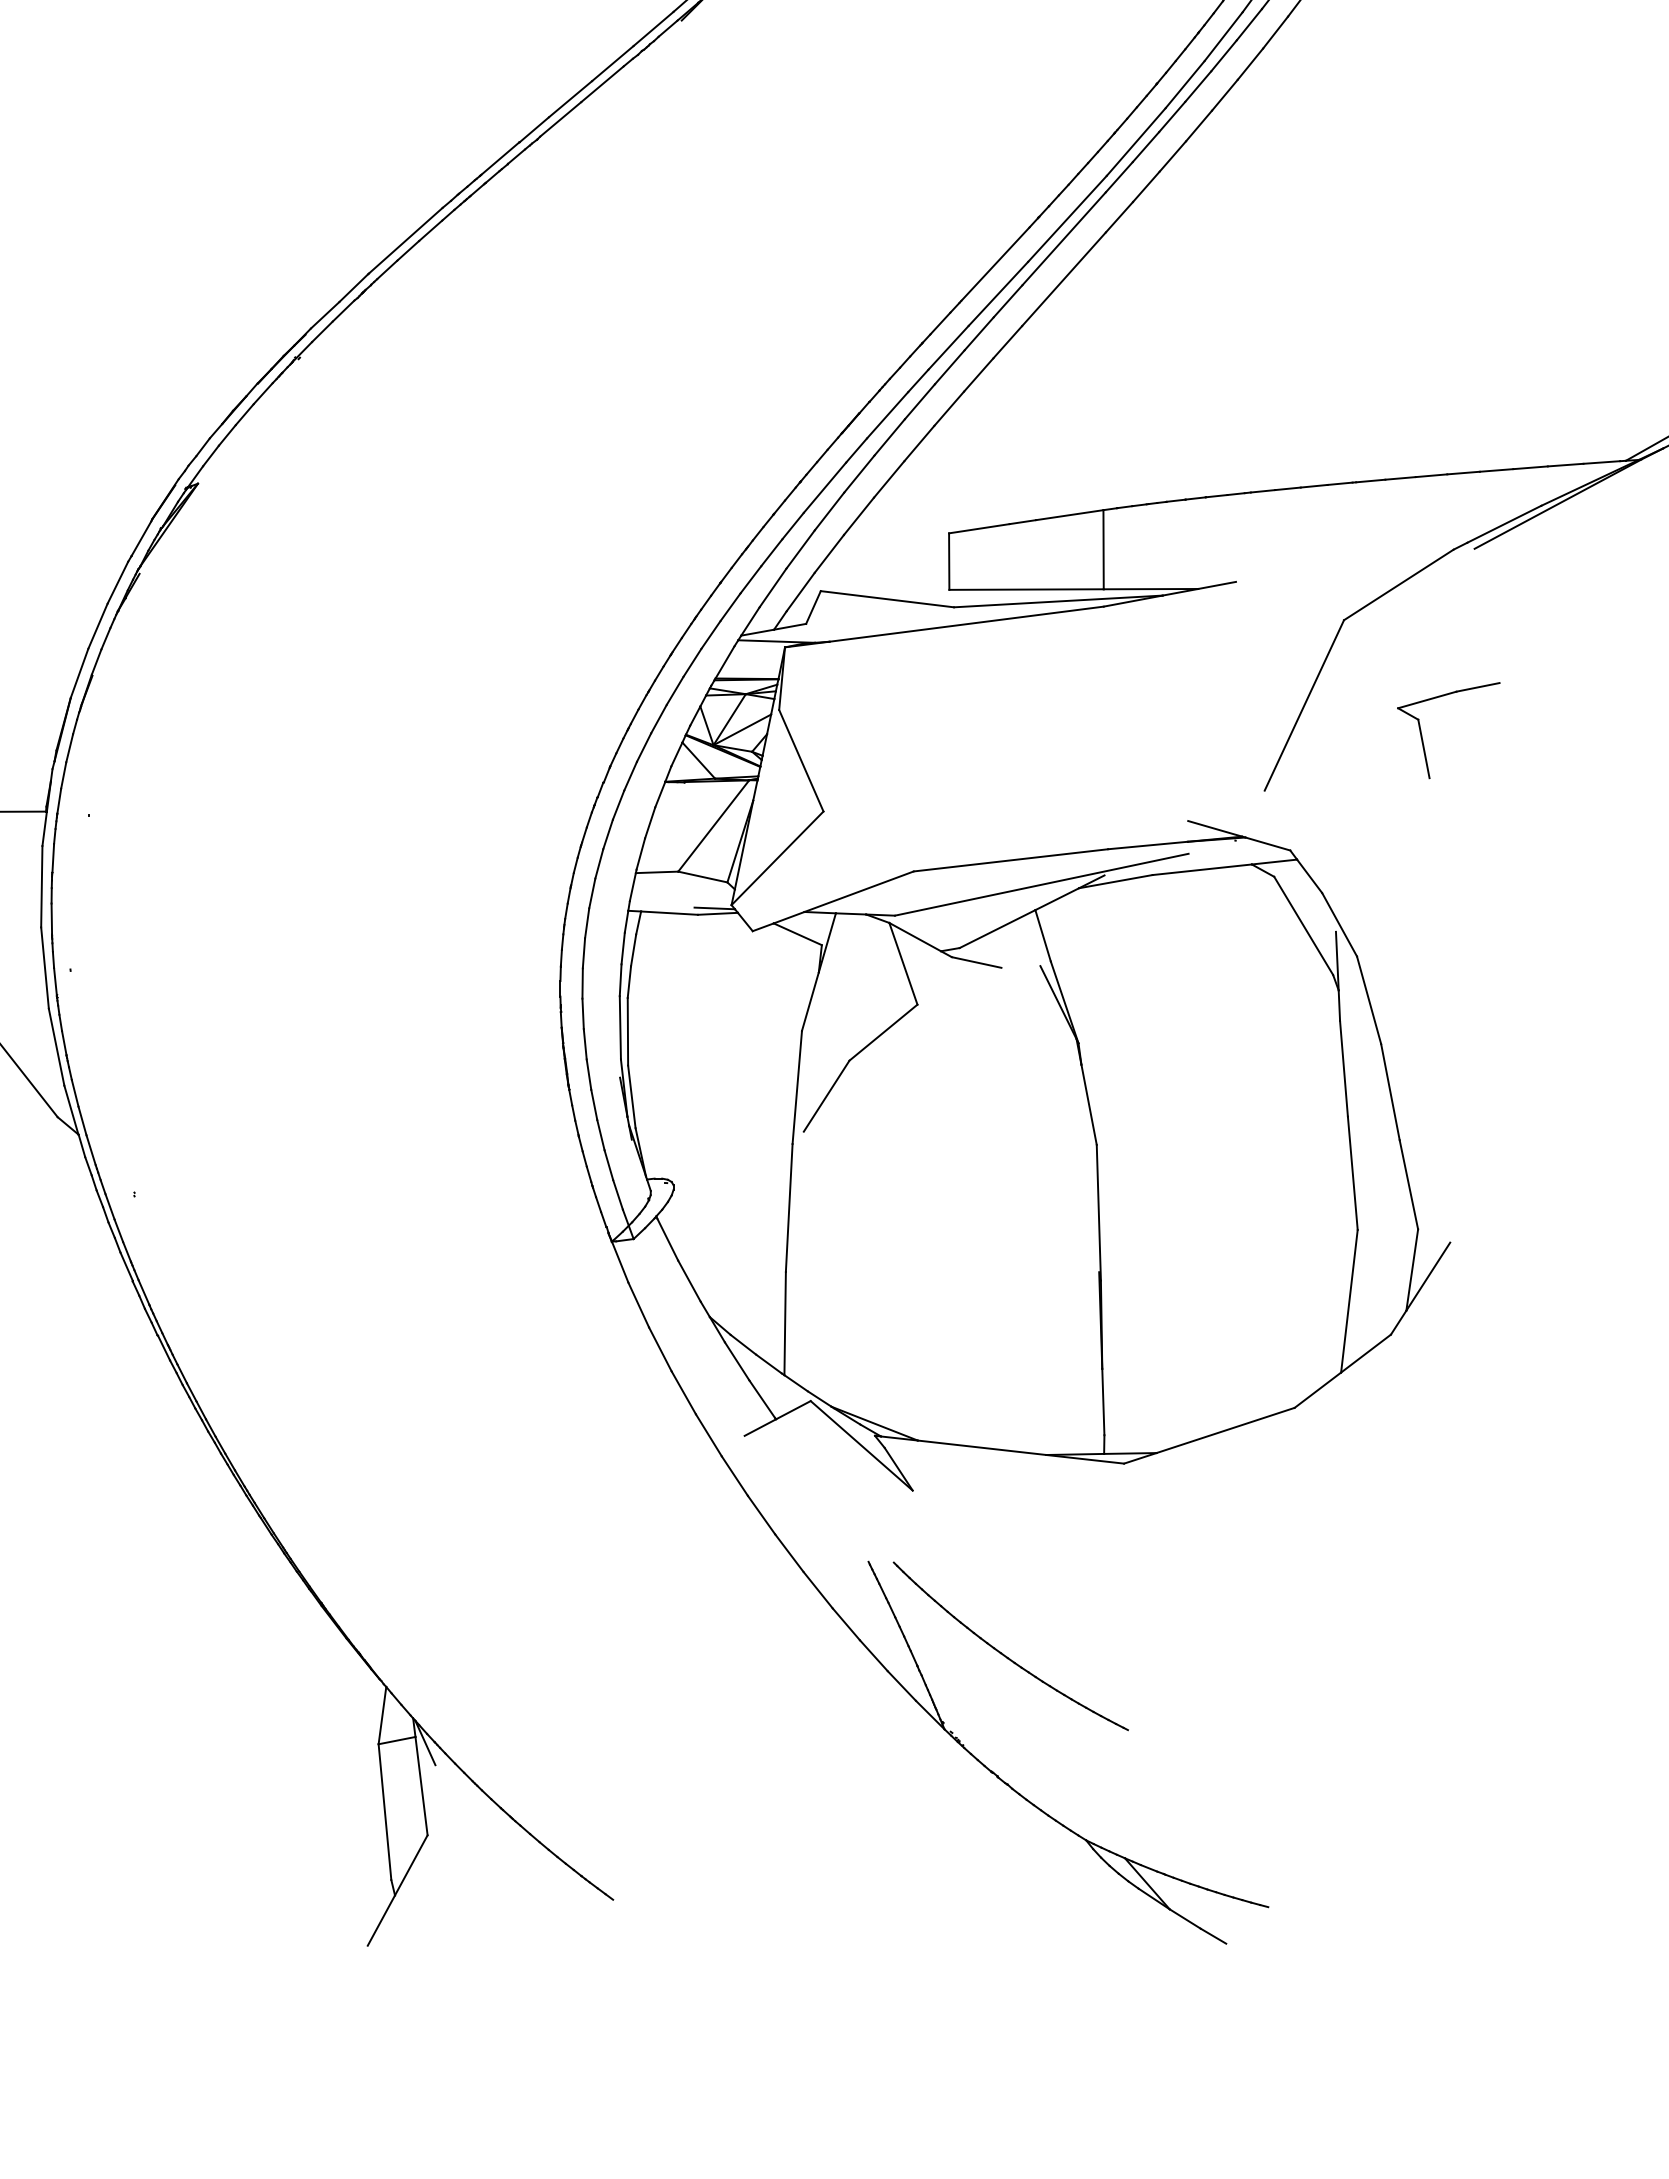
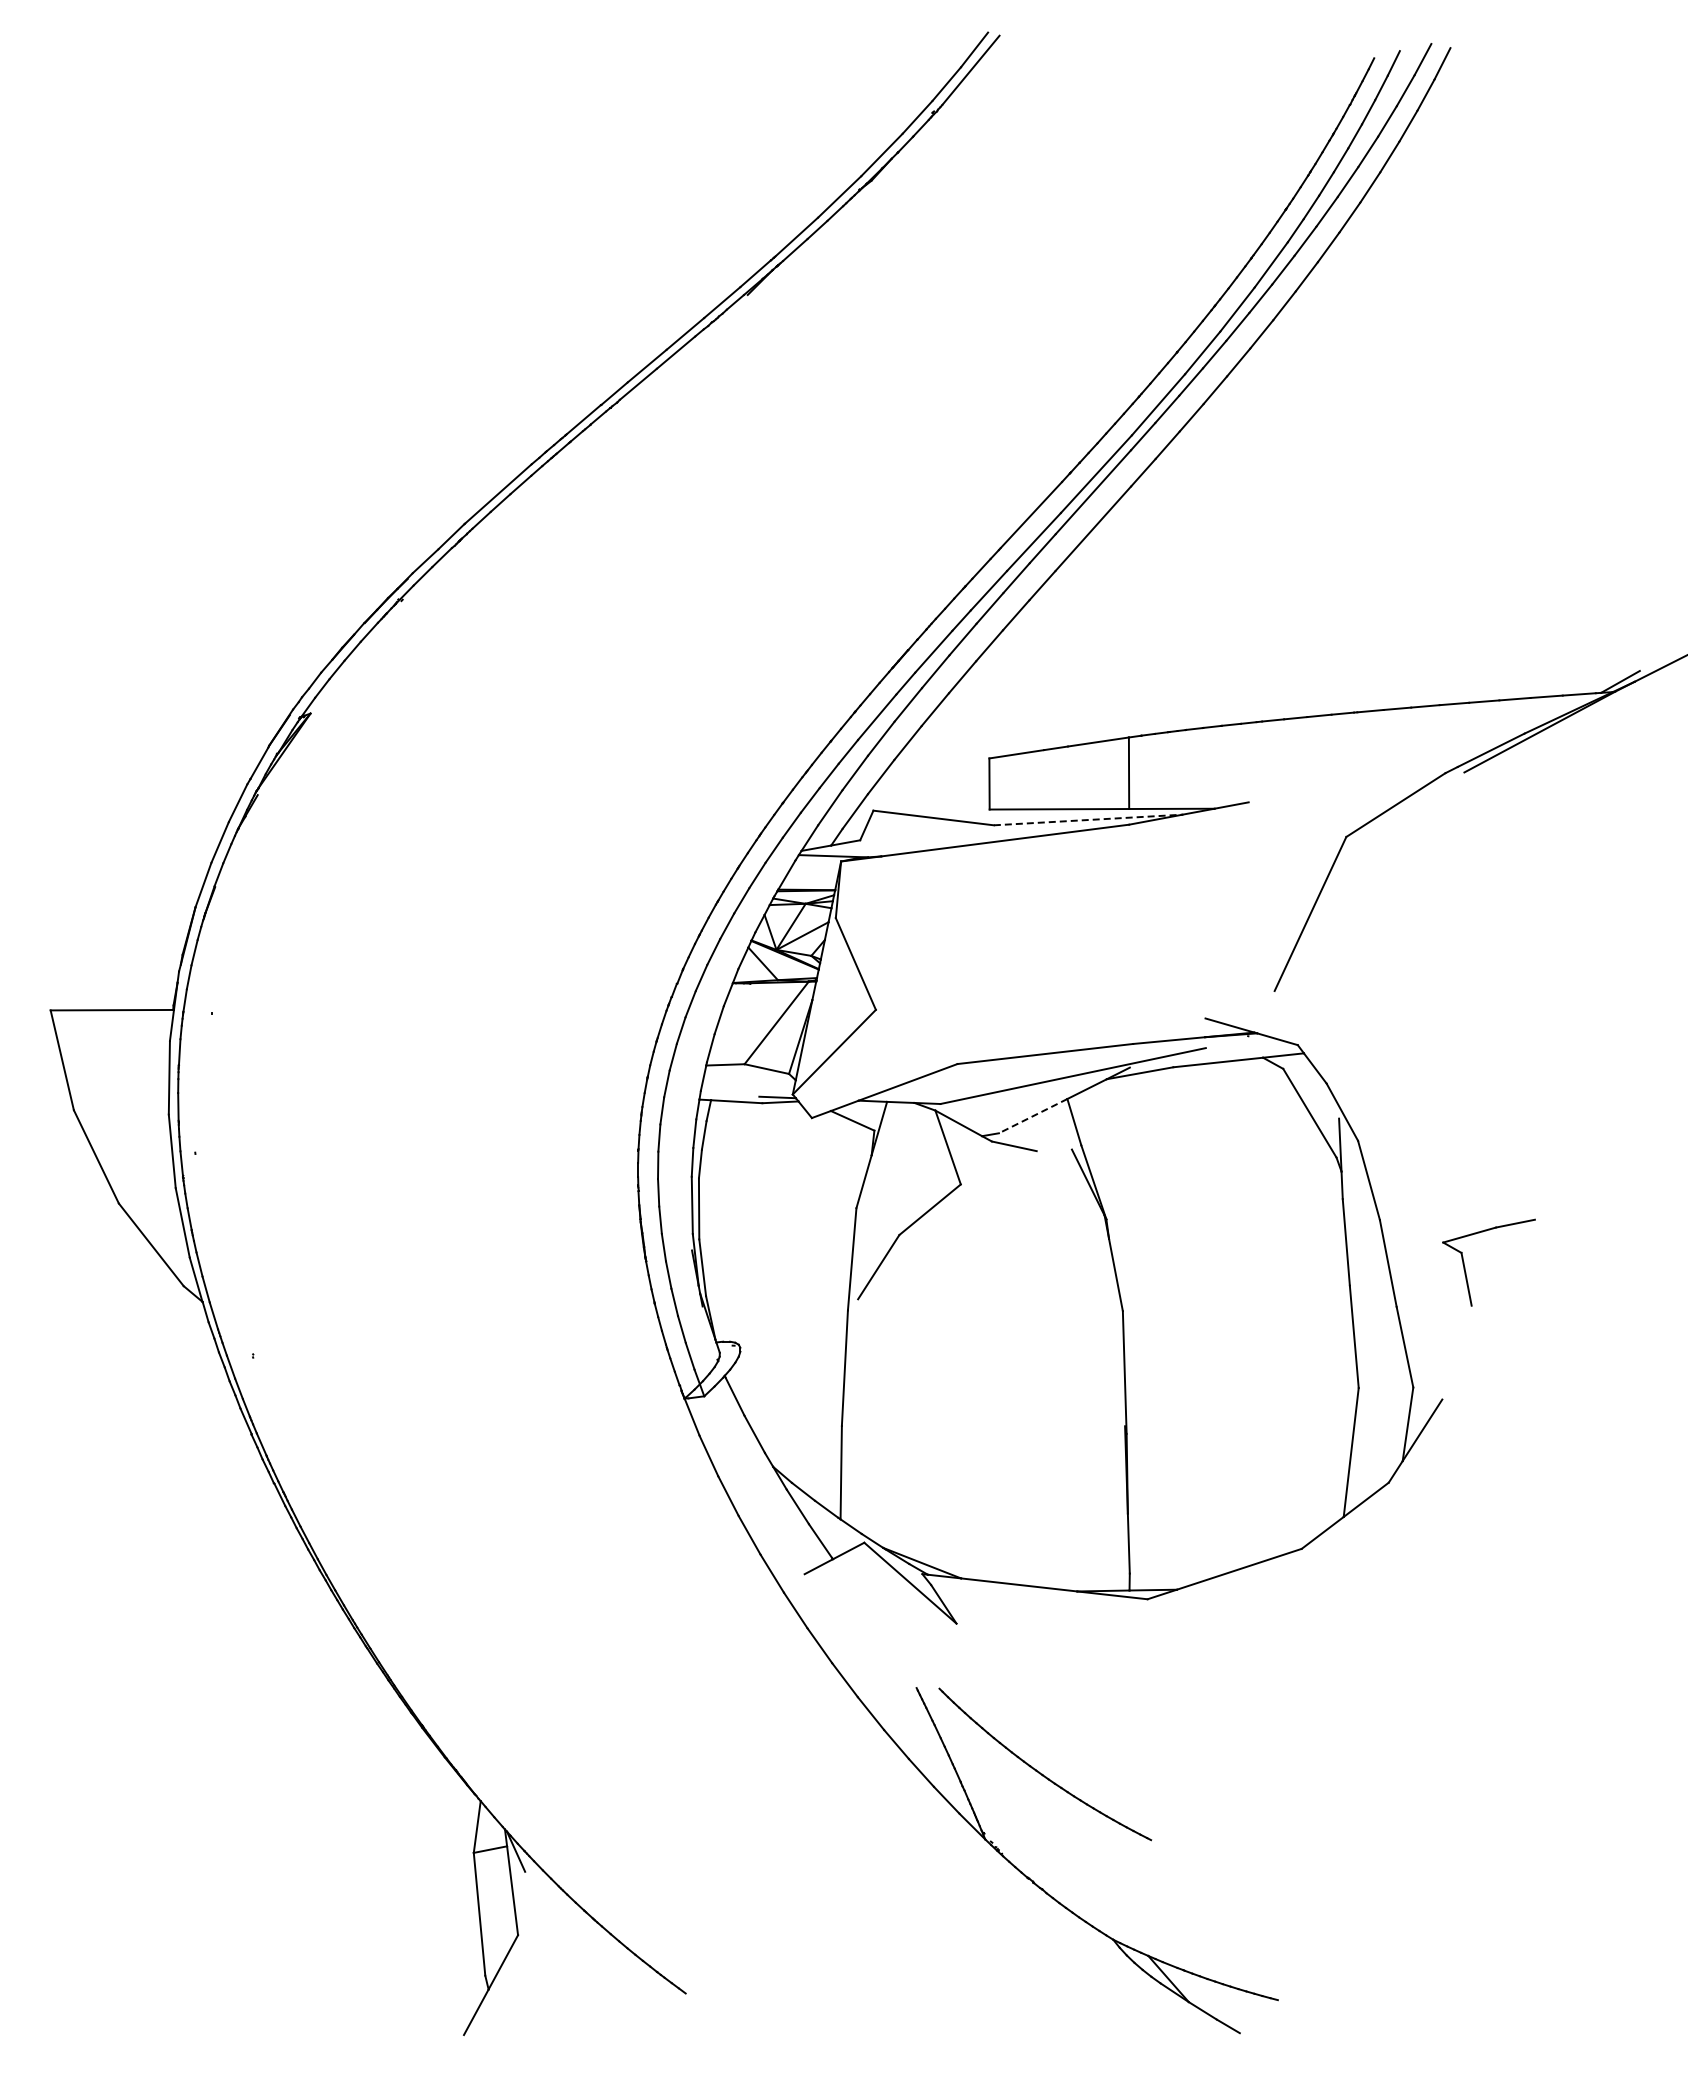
line: (1058, 600) -> (1088, 819), solid -> dashed
part: (1422, 735) -> (1465, 1267), moved
line: (996, 929) -> (1032, 1116), solid -> dashed

